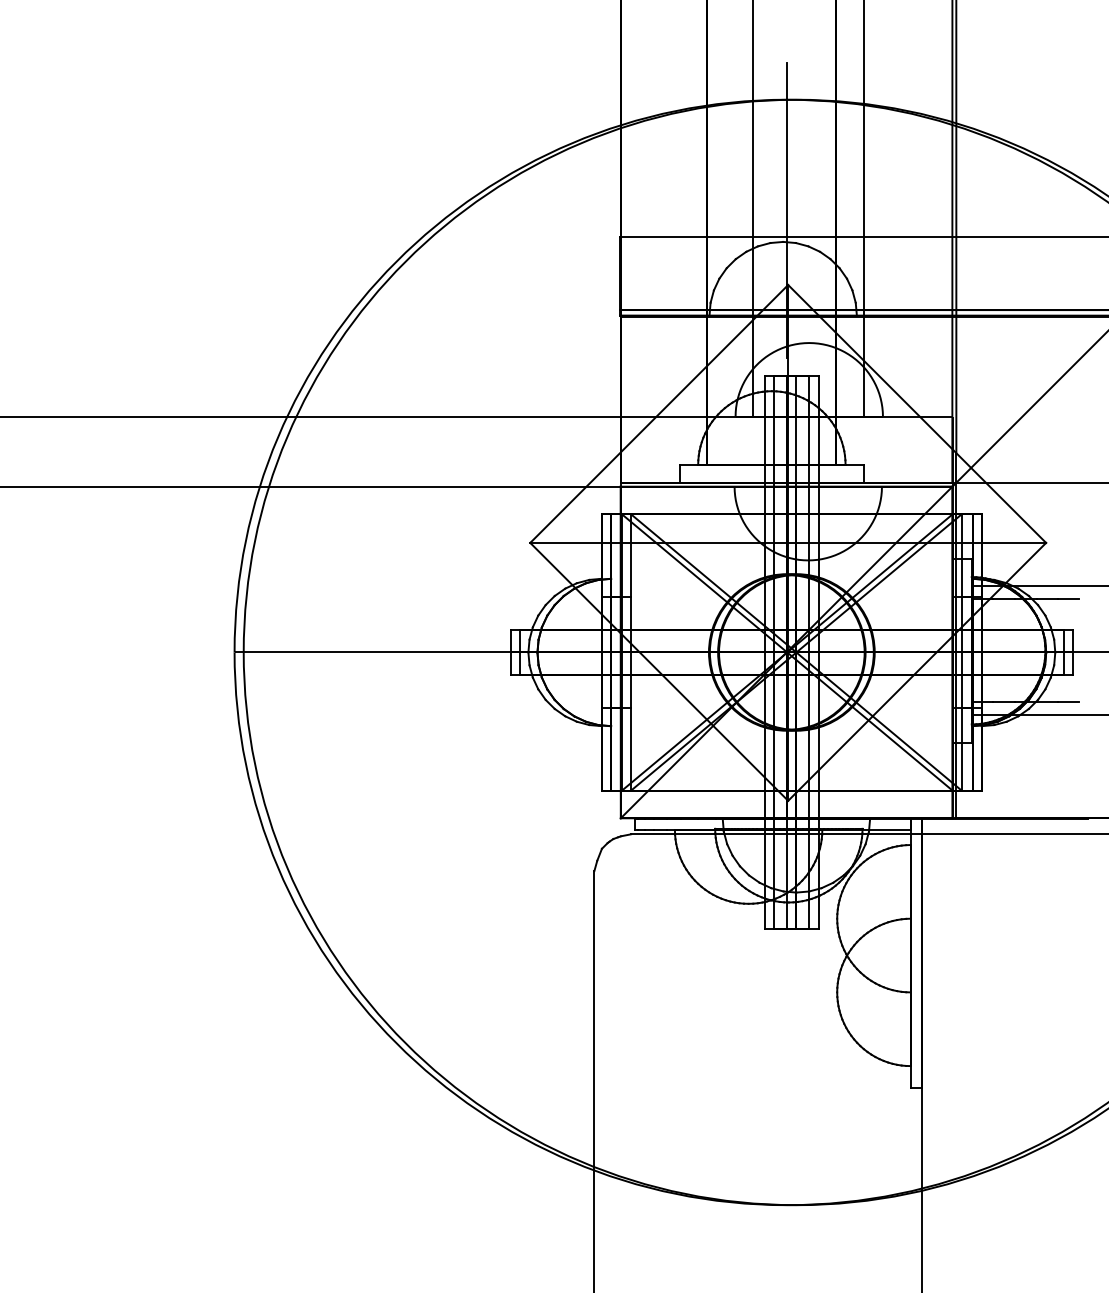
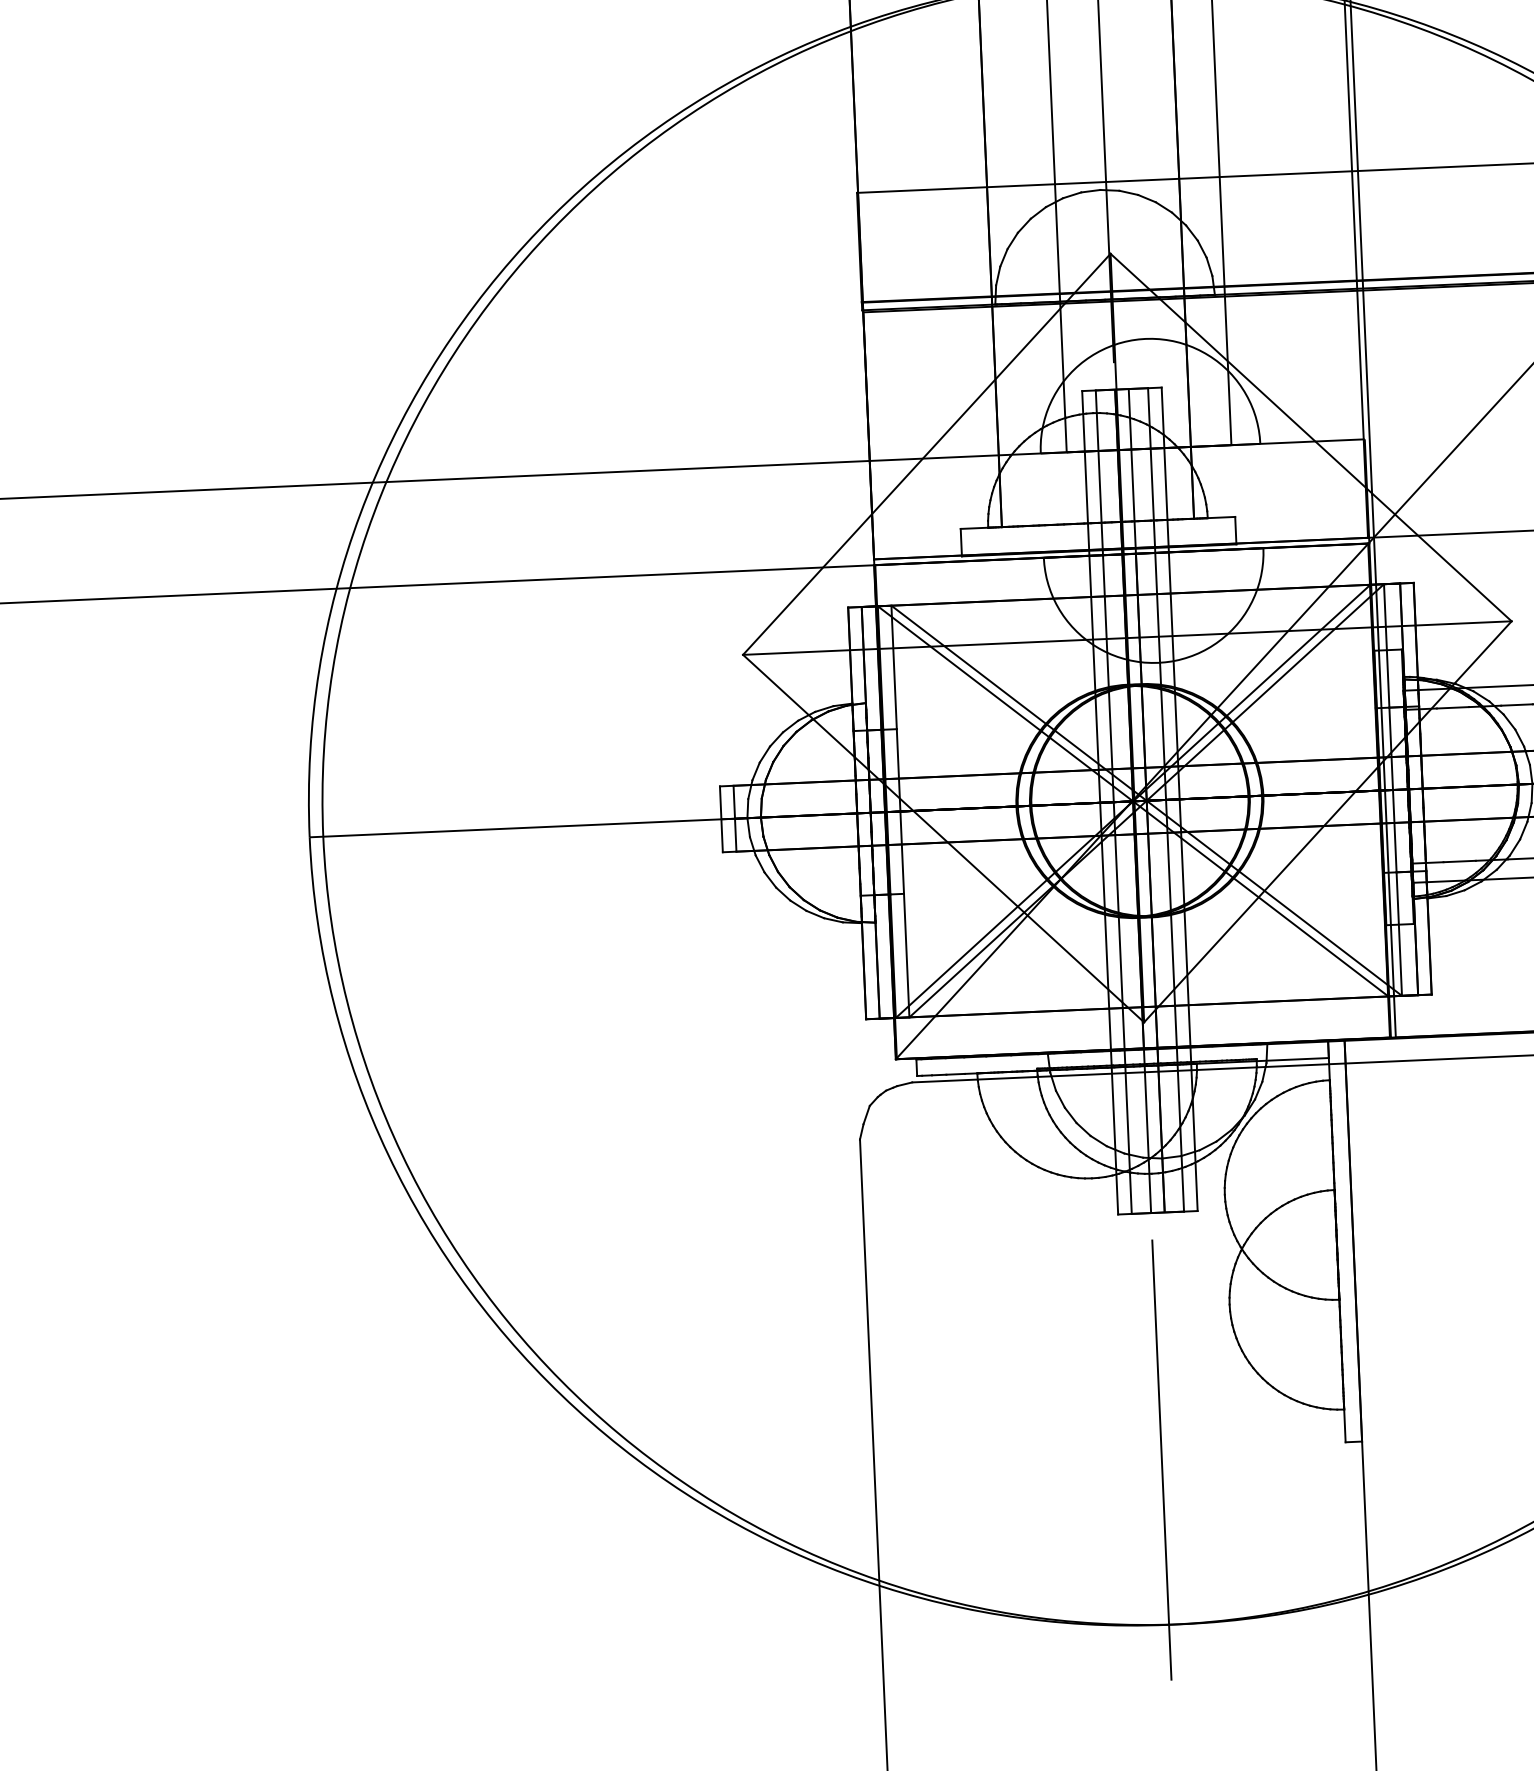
line: (787, 1094) -> (1162, 1459), added

